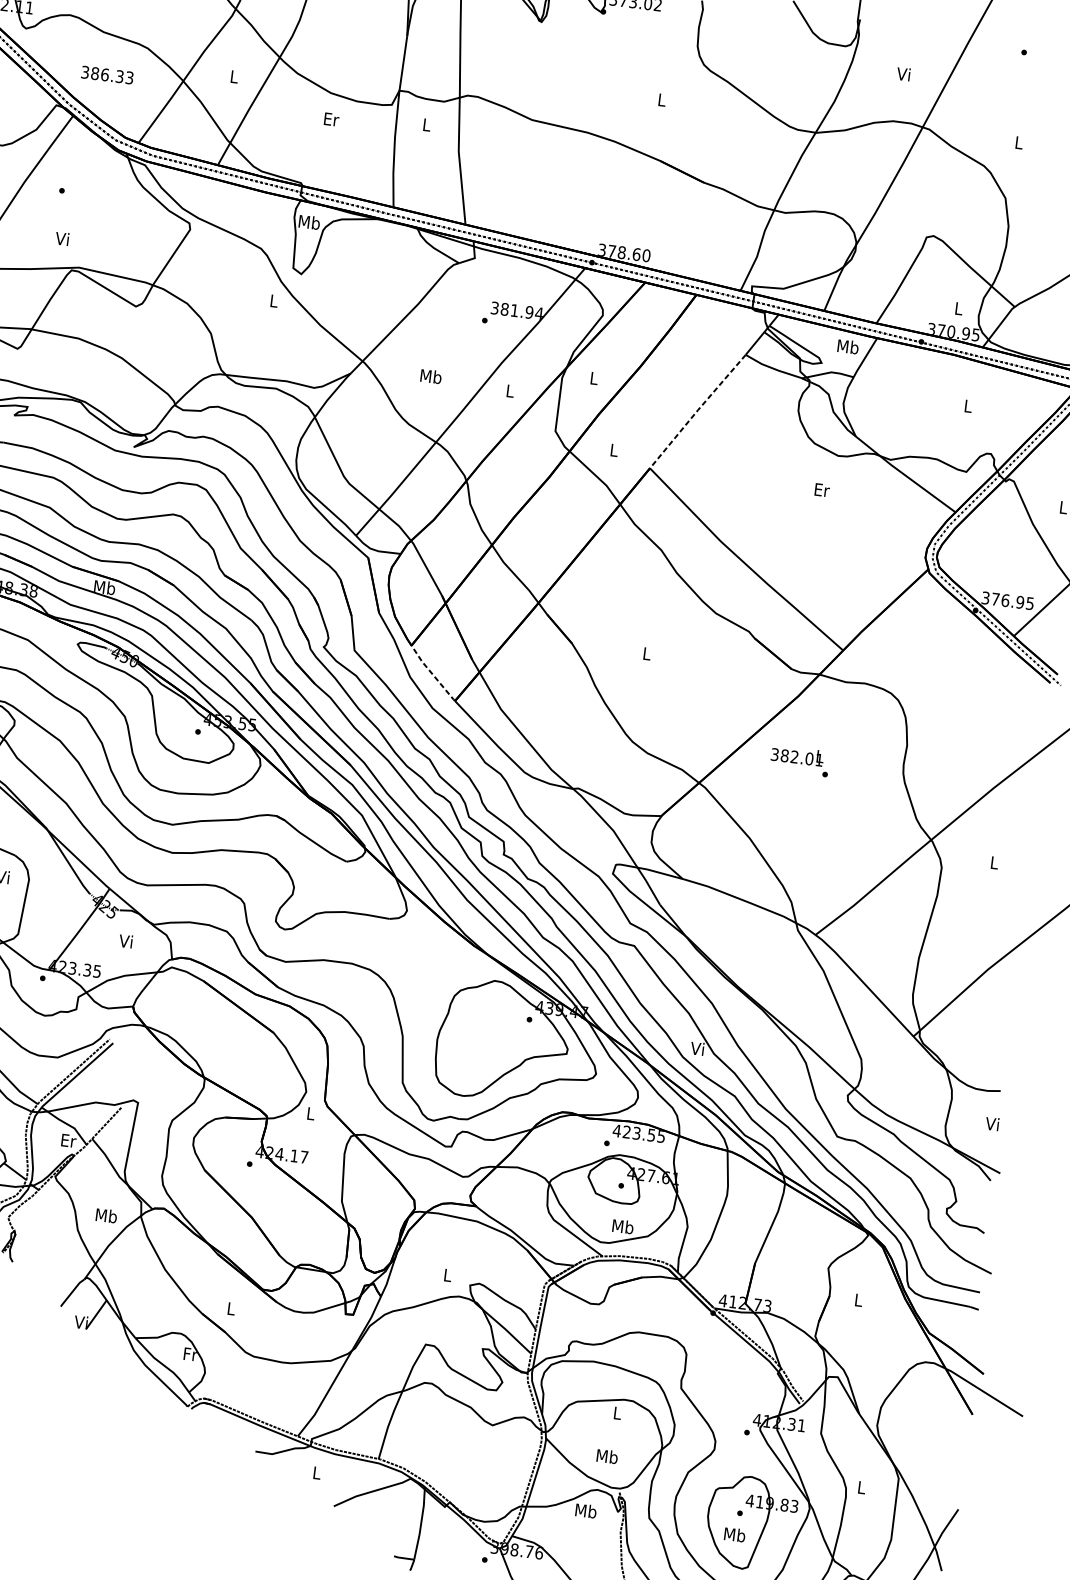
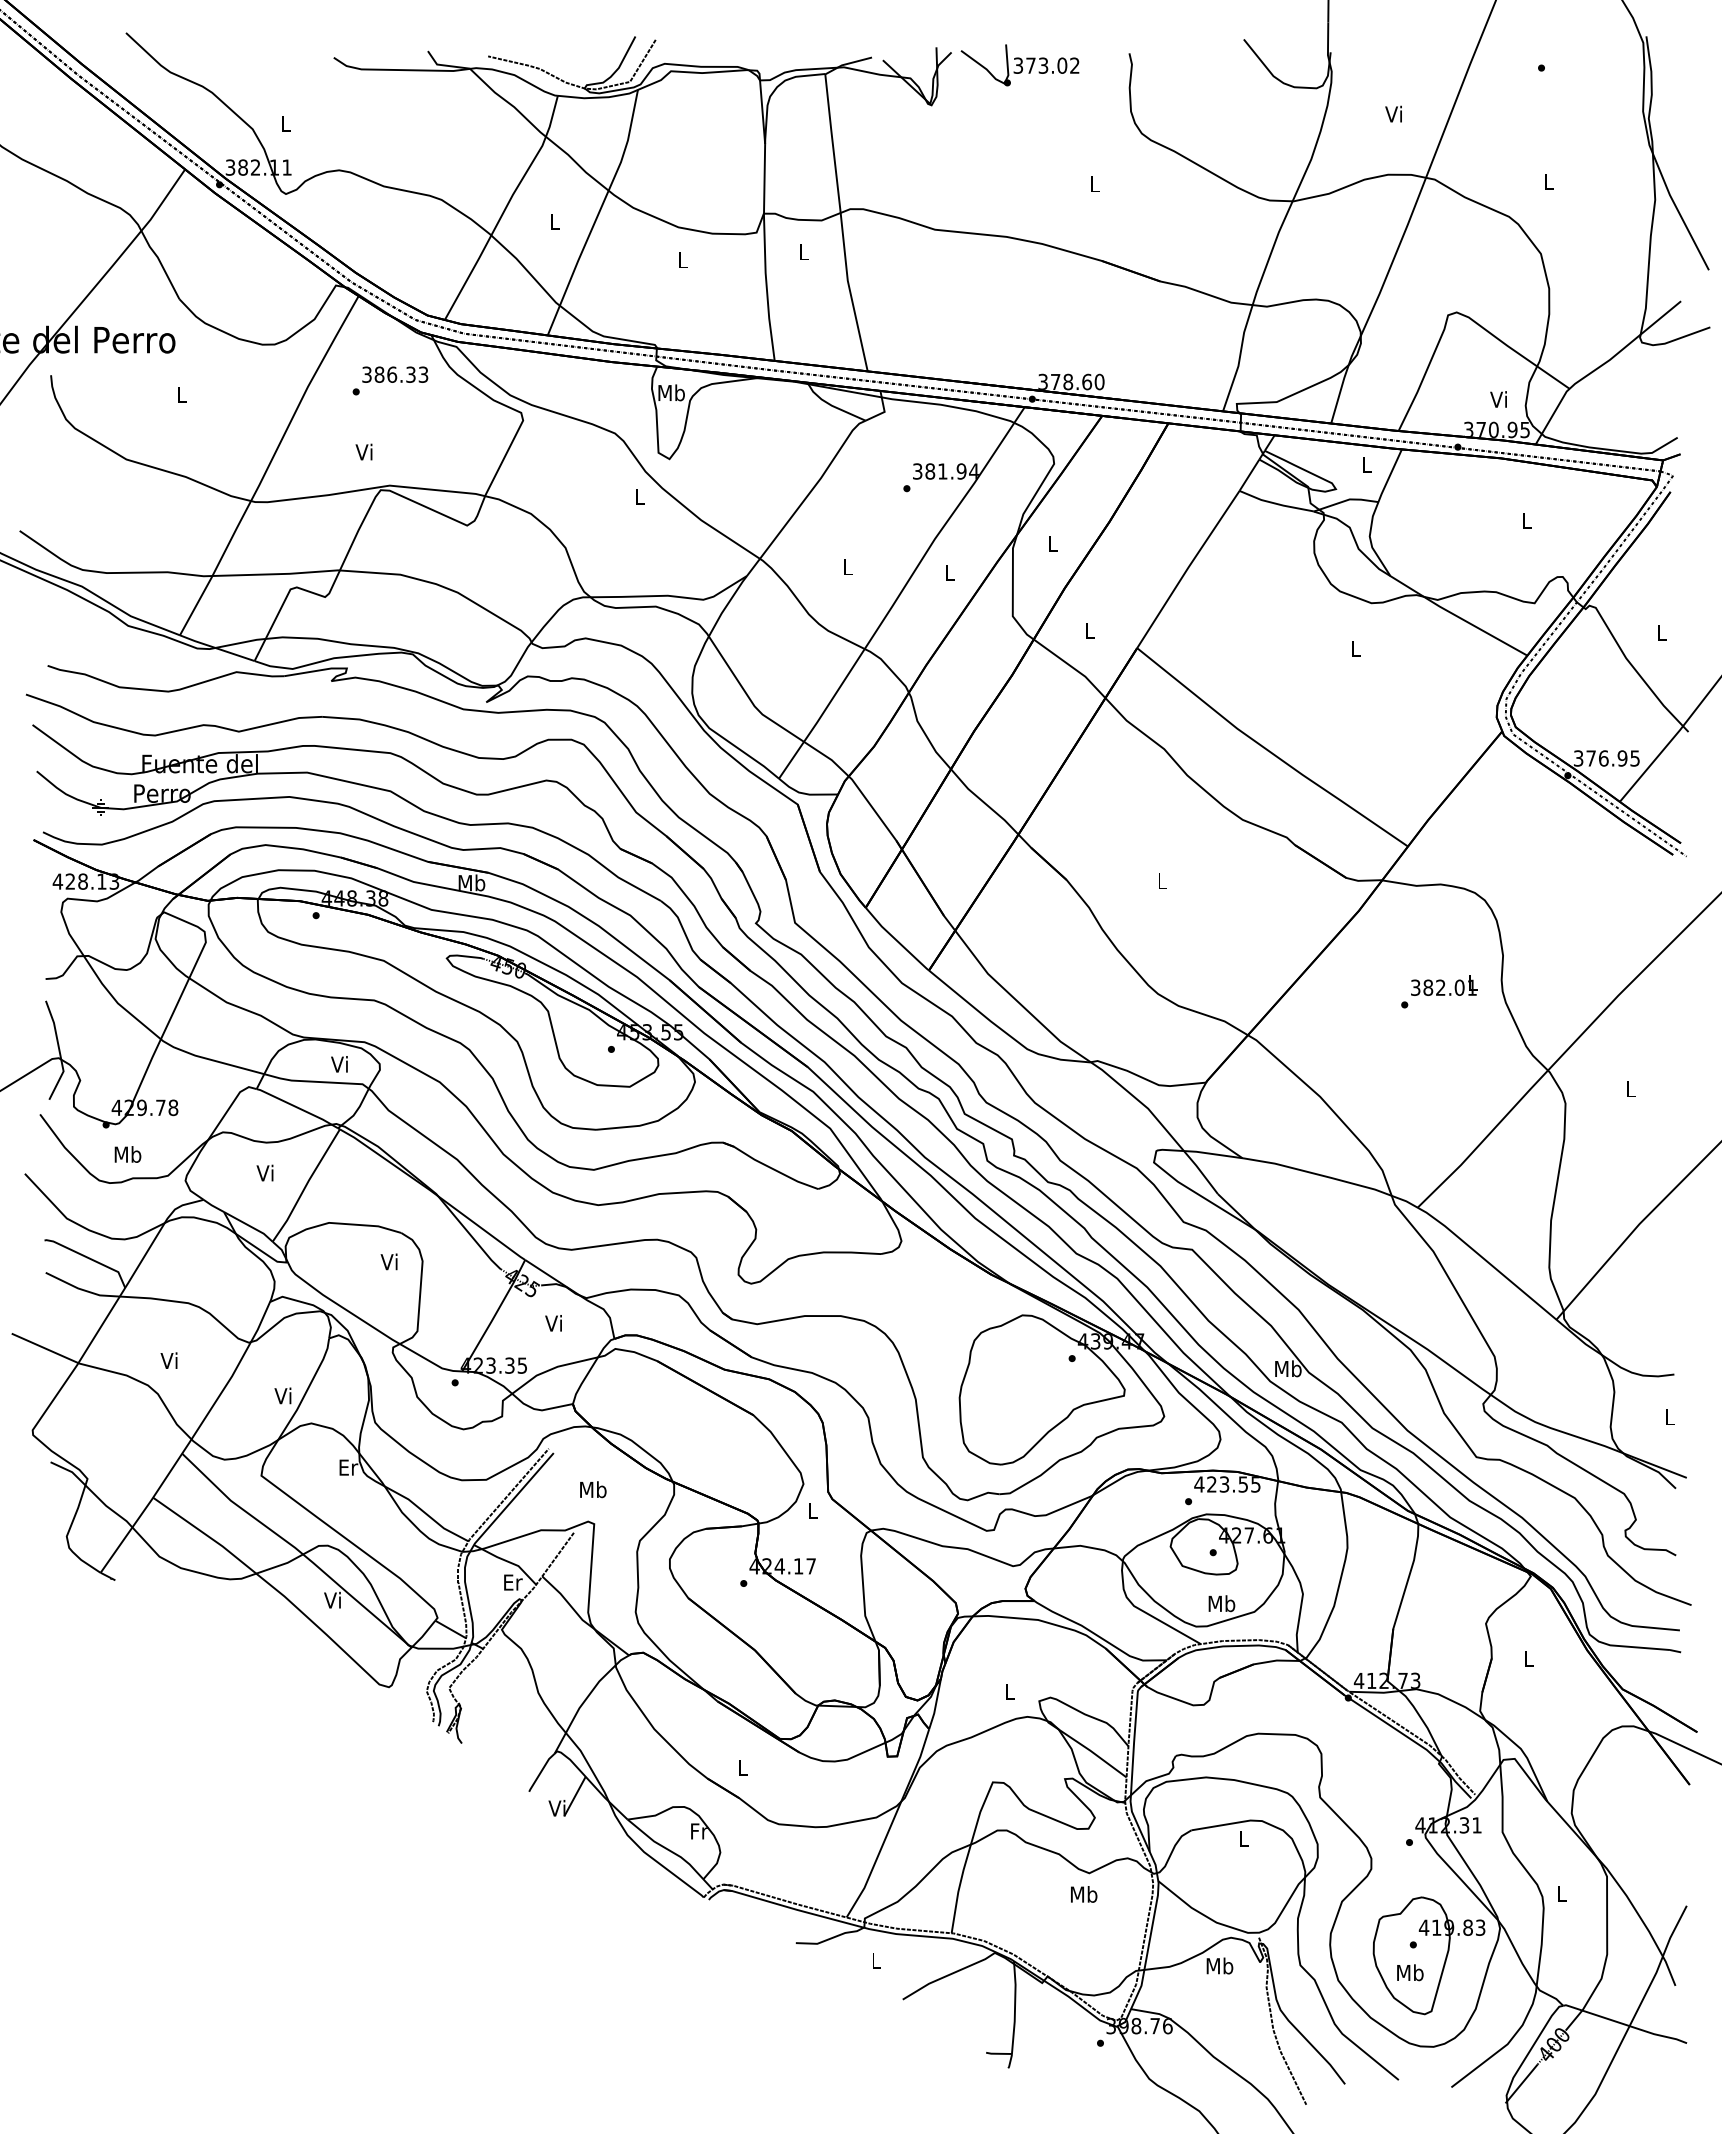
text: (107, 74) -> (395, 374), moved
text: (331, 119) -> (683, 260), Er -> L
text: (957, 308) -> (1498, 399), L -> Vi
text: (847, 346) -> (1366, 464), Mb -> L
text: (431, 375) -> (848, 566), Mb -> L
line: (697, 410) -> (1187, 568), dashed -> solid
text: (822, 490) -> (1356, 648), Er -> L
line: (432, 674) -> (896, 940), dashed -> solid
text: (797, 755) -> (1444, 985), moved
text: (698, 1048) -> (1288, 1368), Vi -> Mb
text: (991, 1123) -> (1668, 1416), Vi -> L
text: (106, 1215) -> (593, 1489), moved
text: (607, 1456) -> (1084, 1894), moved

